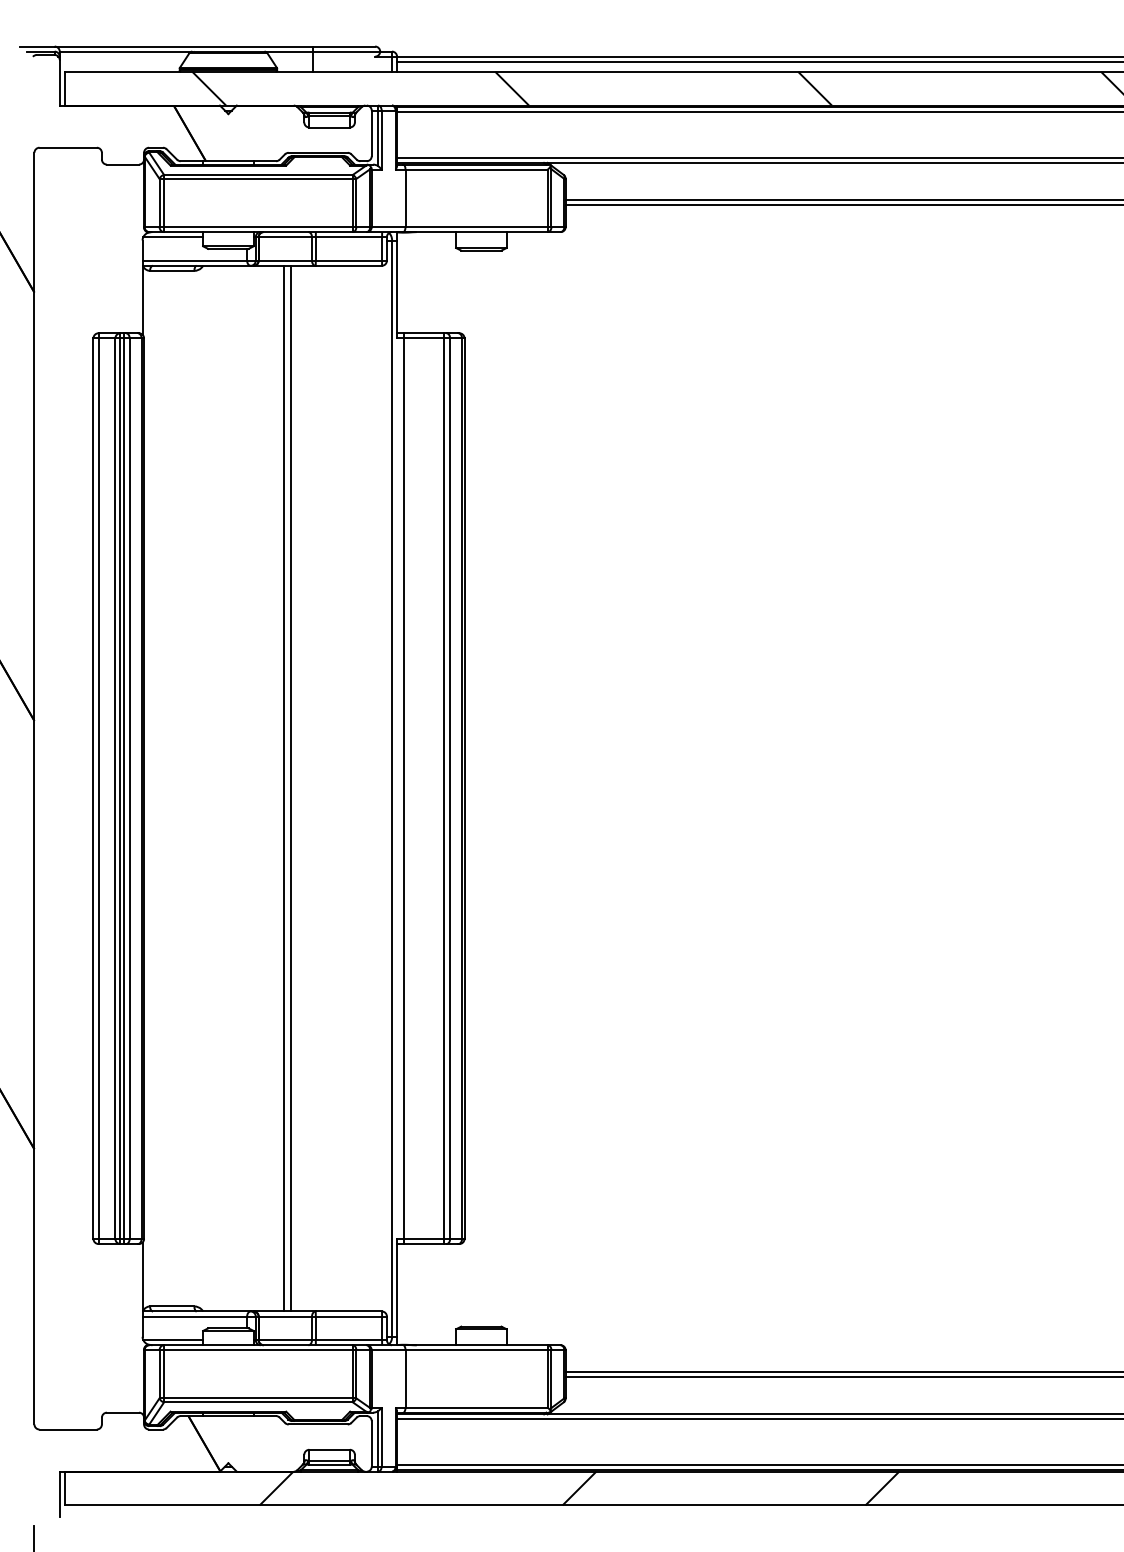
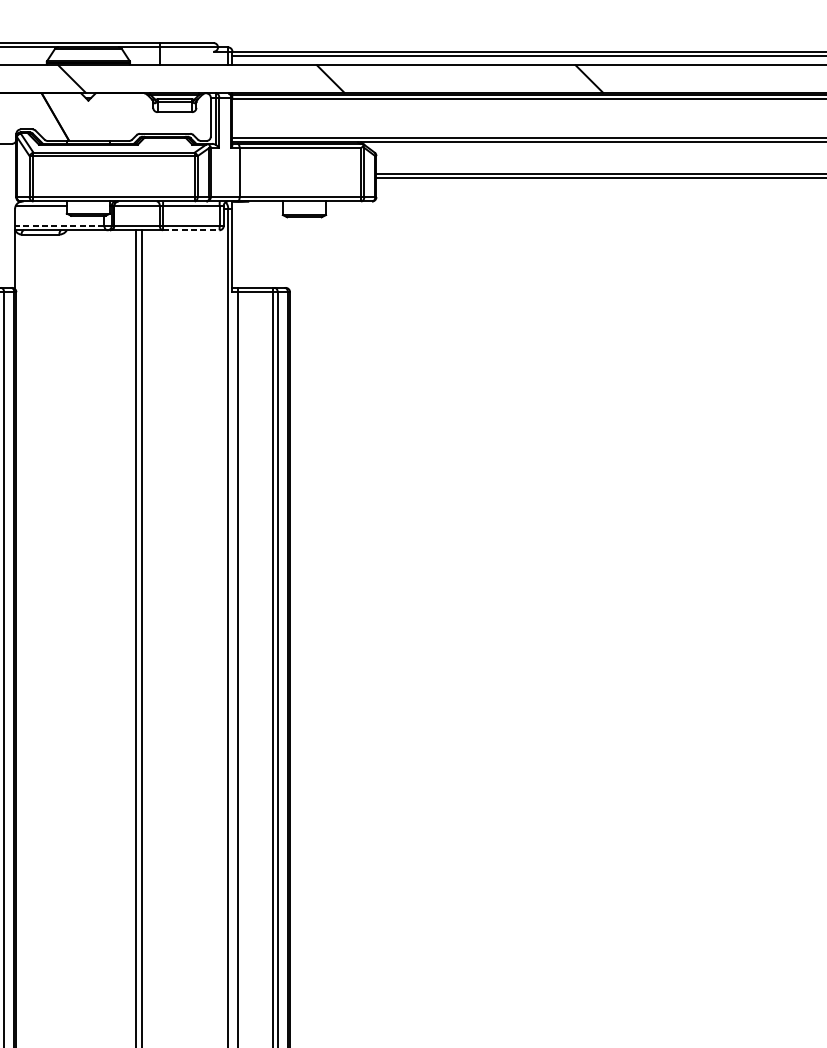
line: (194, 260) -> (59, 225), solid -> dashed
line: (349, 265) -> (191, 230), solid -> dashed

